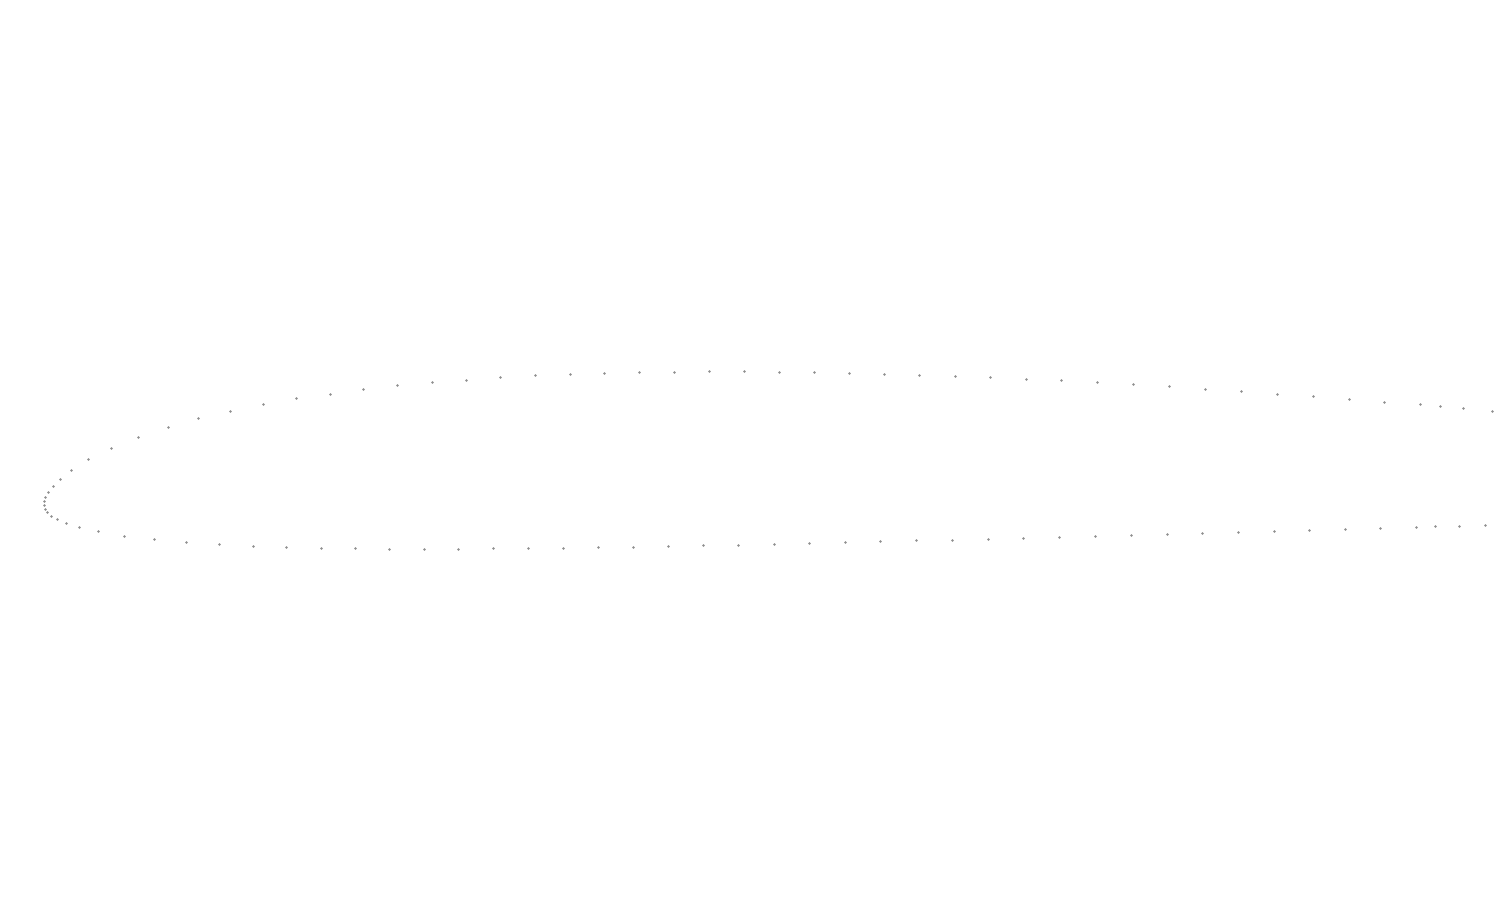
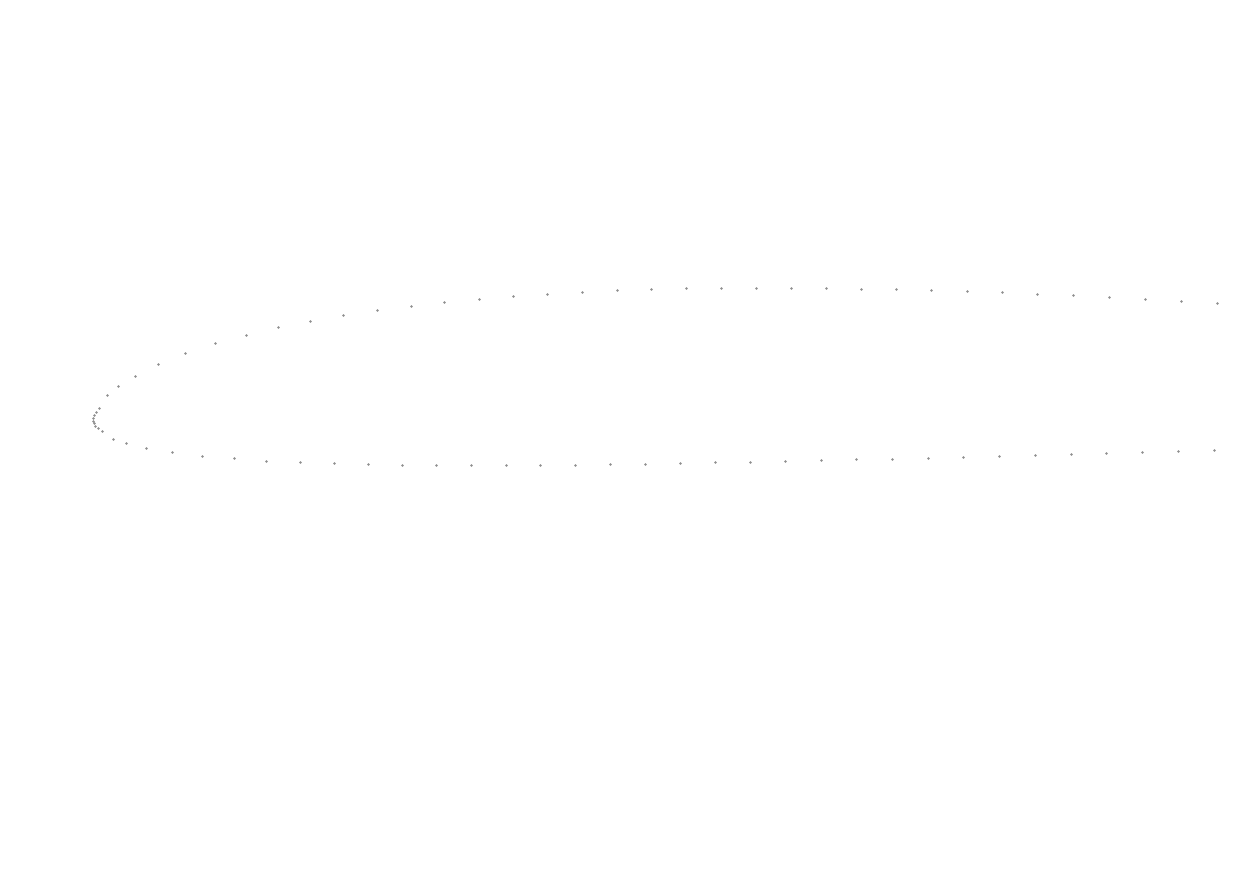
part: (50, 502) -> (97, 418), size x0.7

